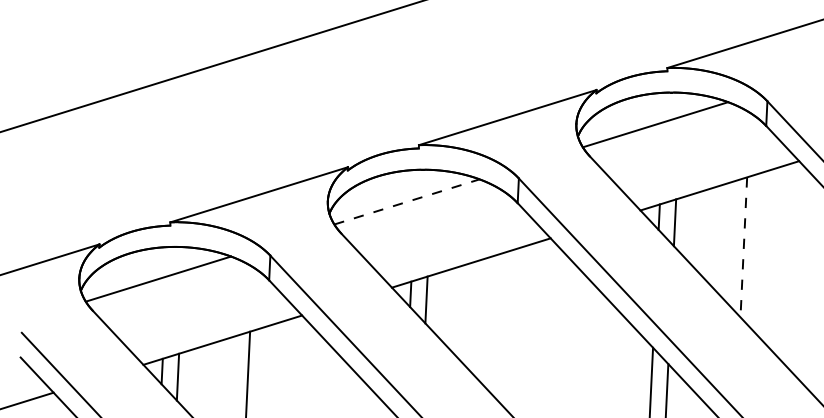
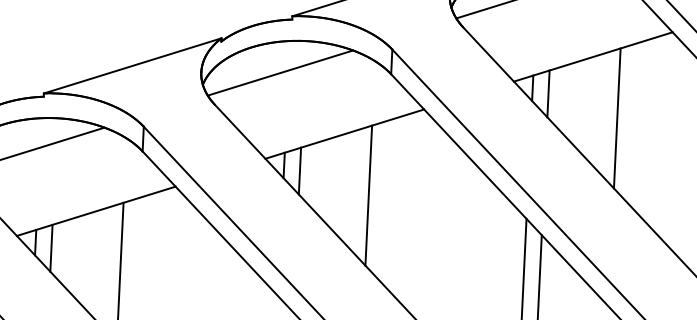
line: (407, 201) -> (280, 72), dashed -> solid
line: (743, 247) -> (616, 118), dashed -> solid
line: (494, 324) -> (367, 195), added

